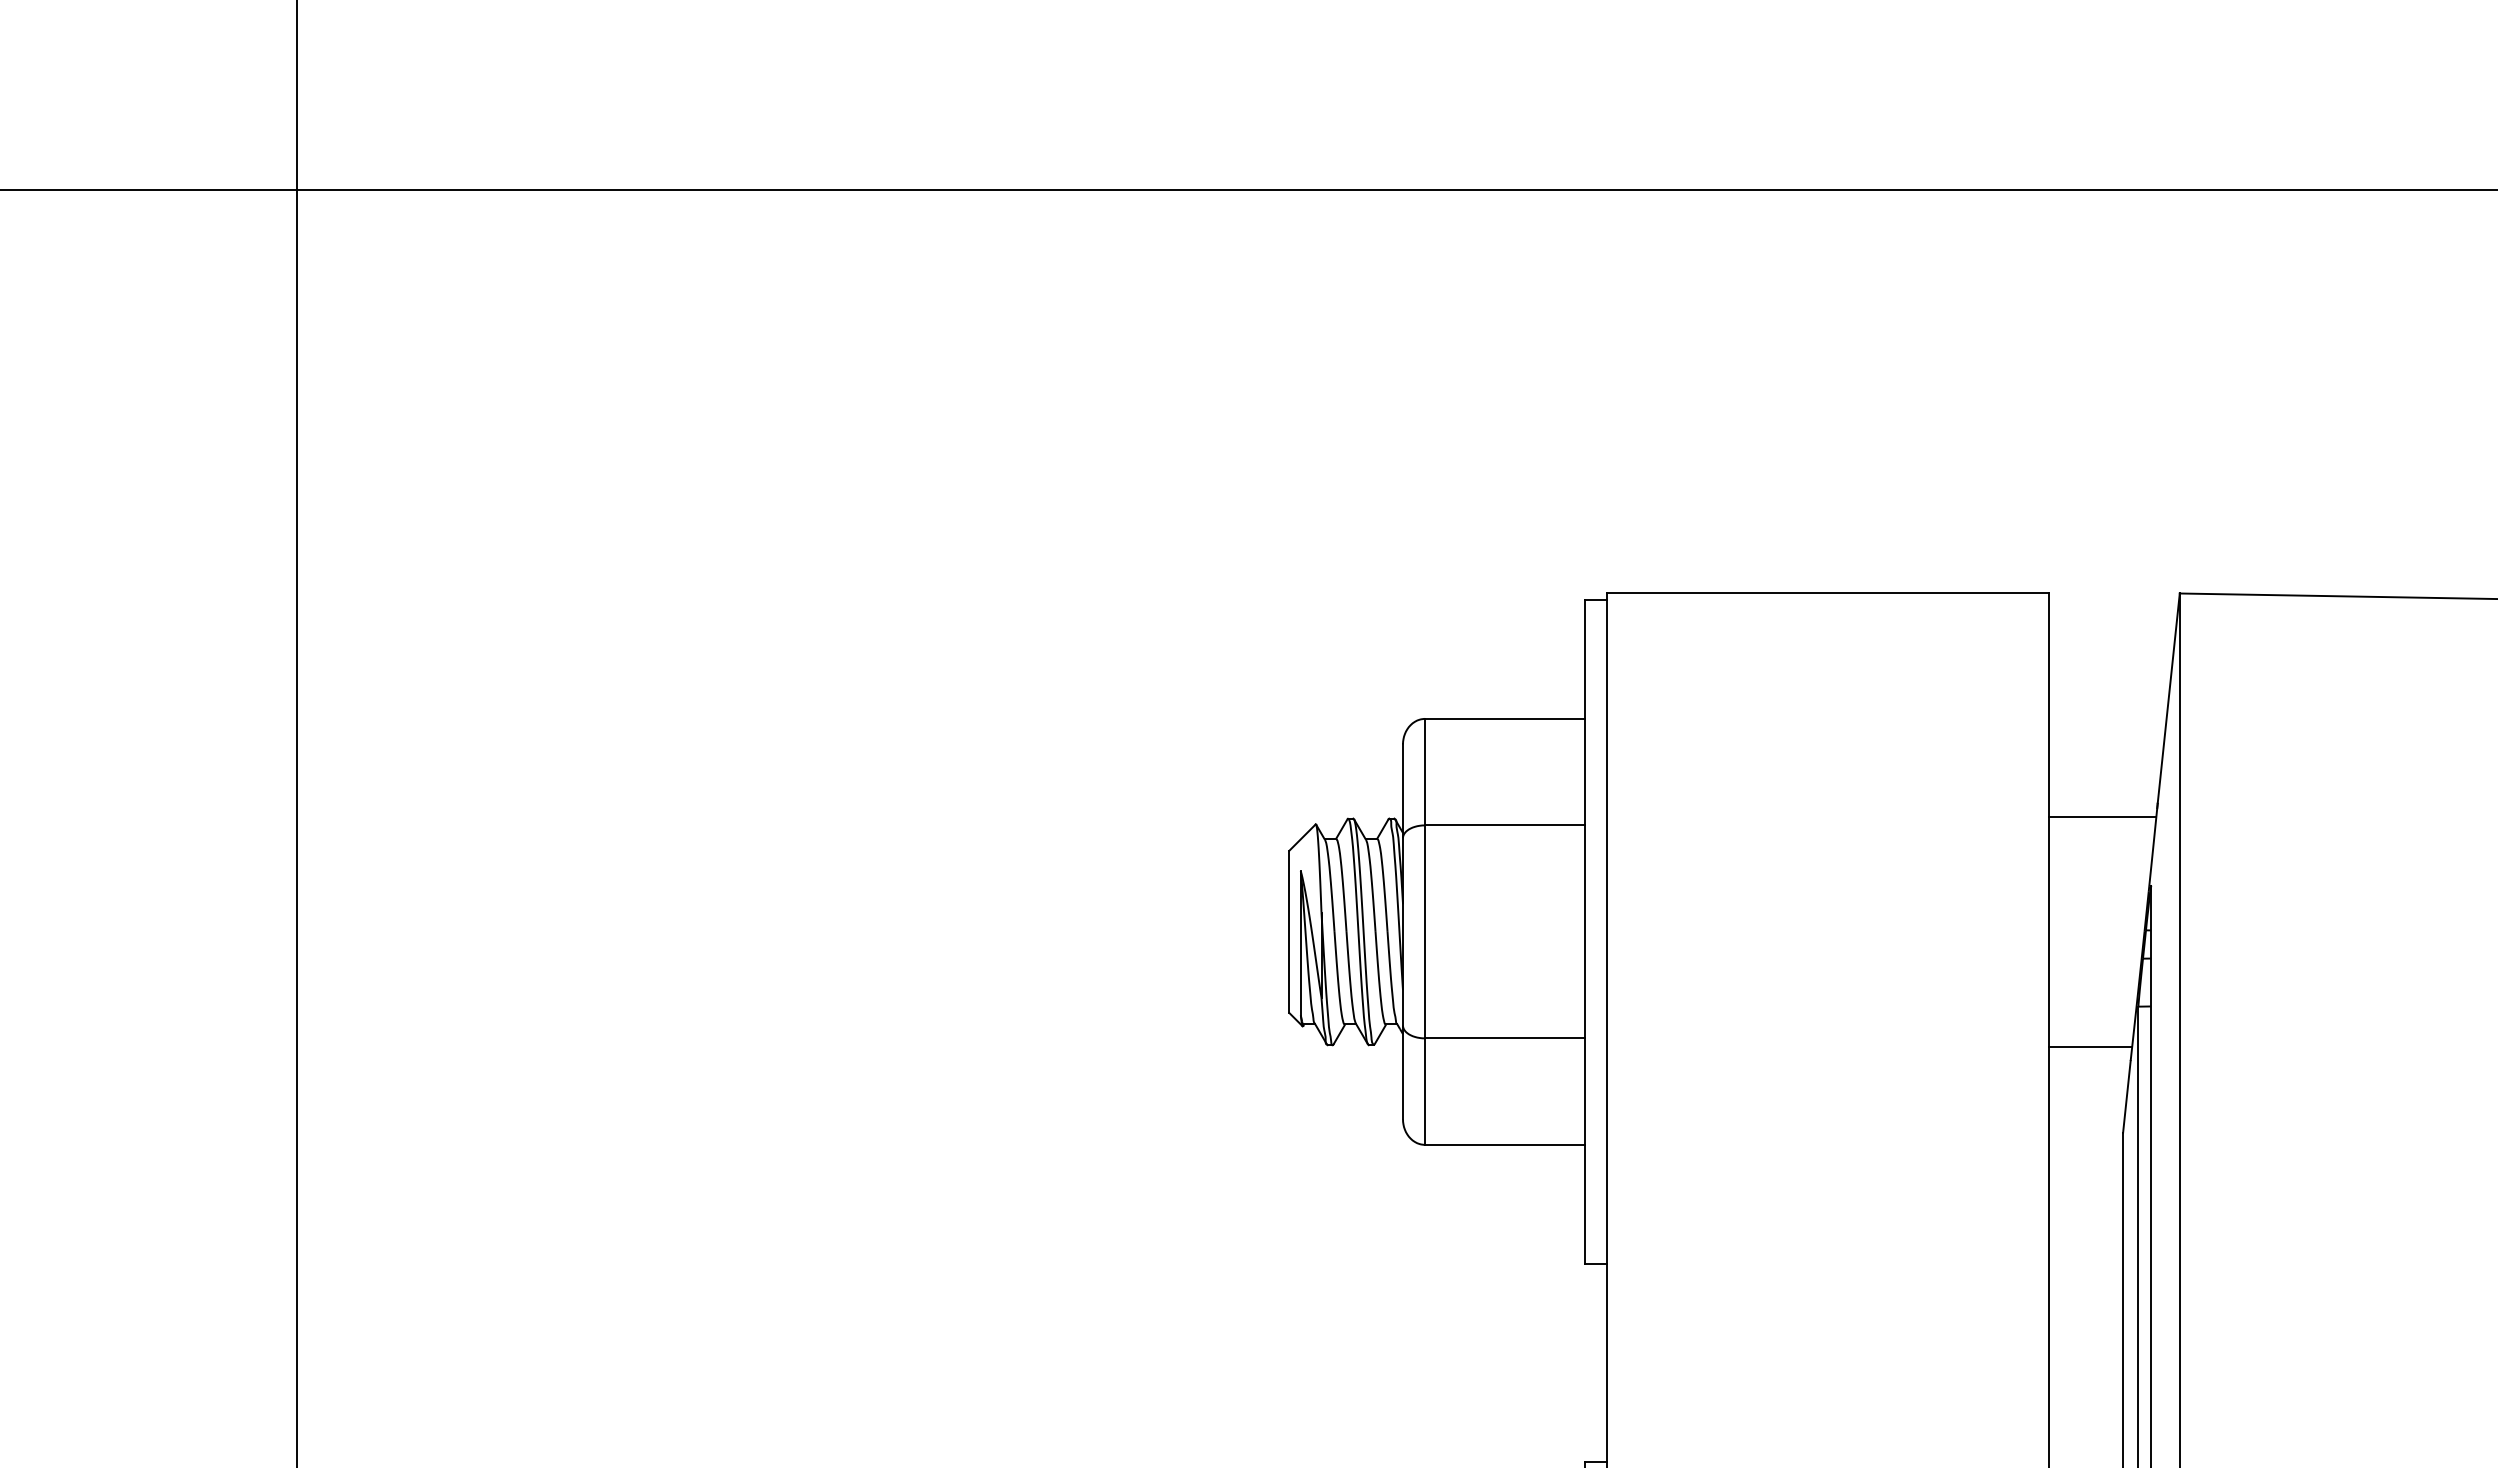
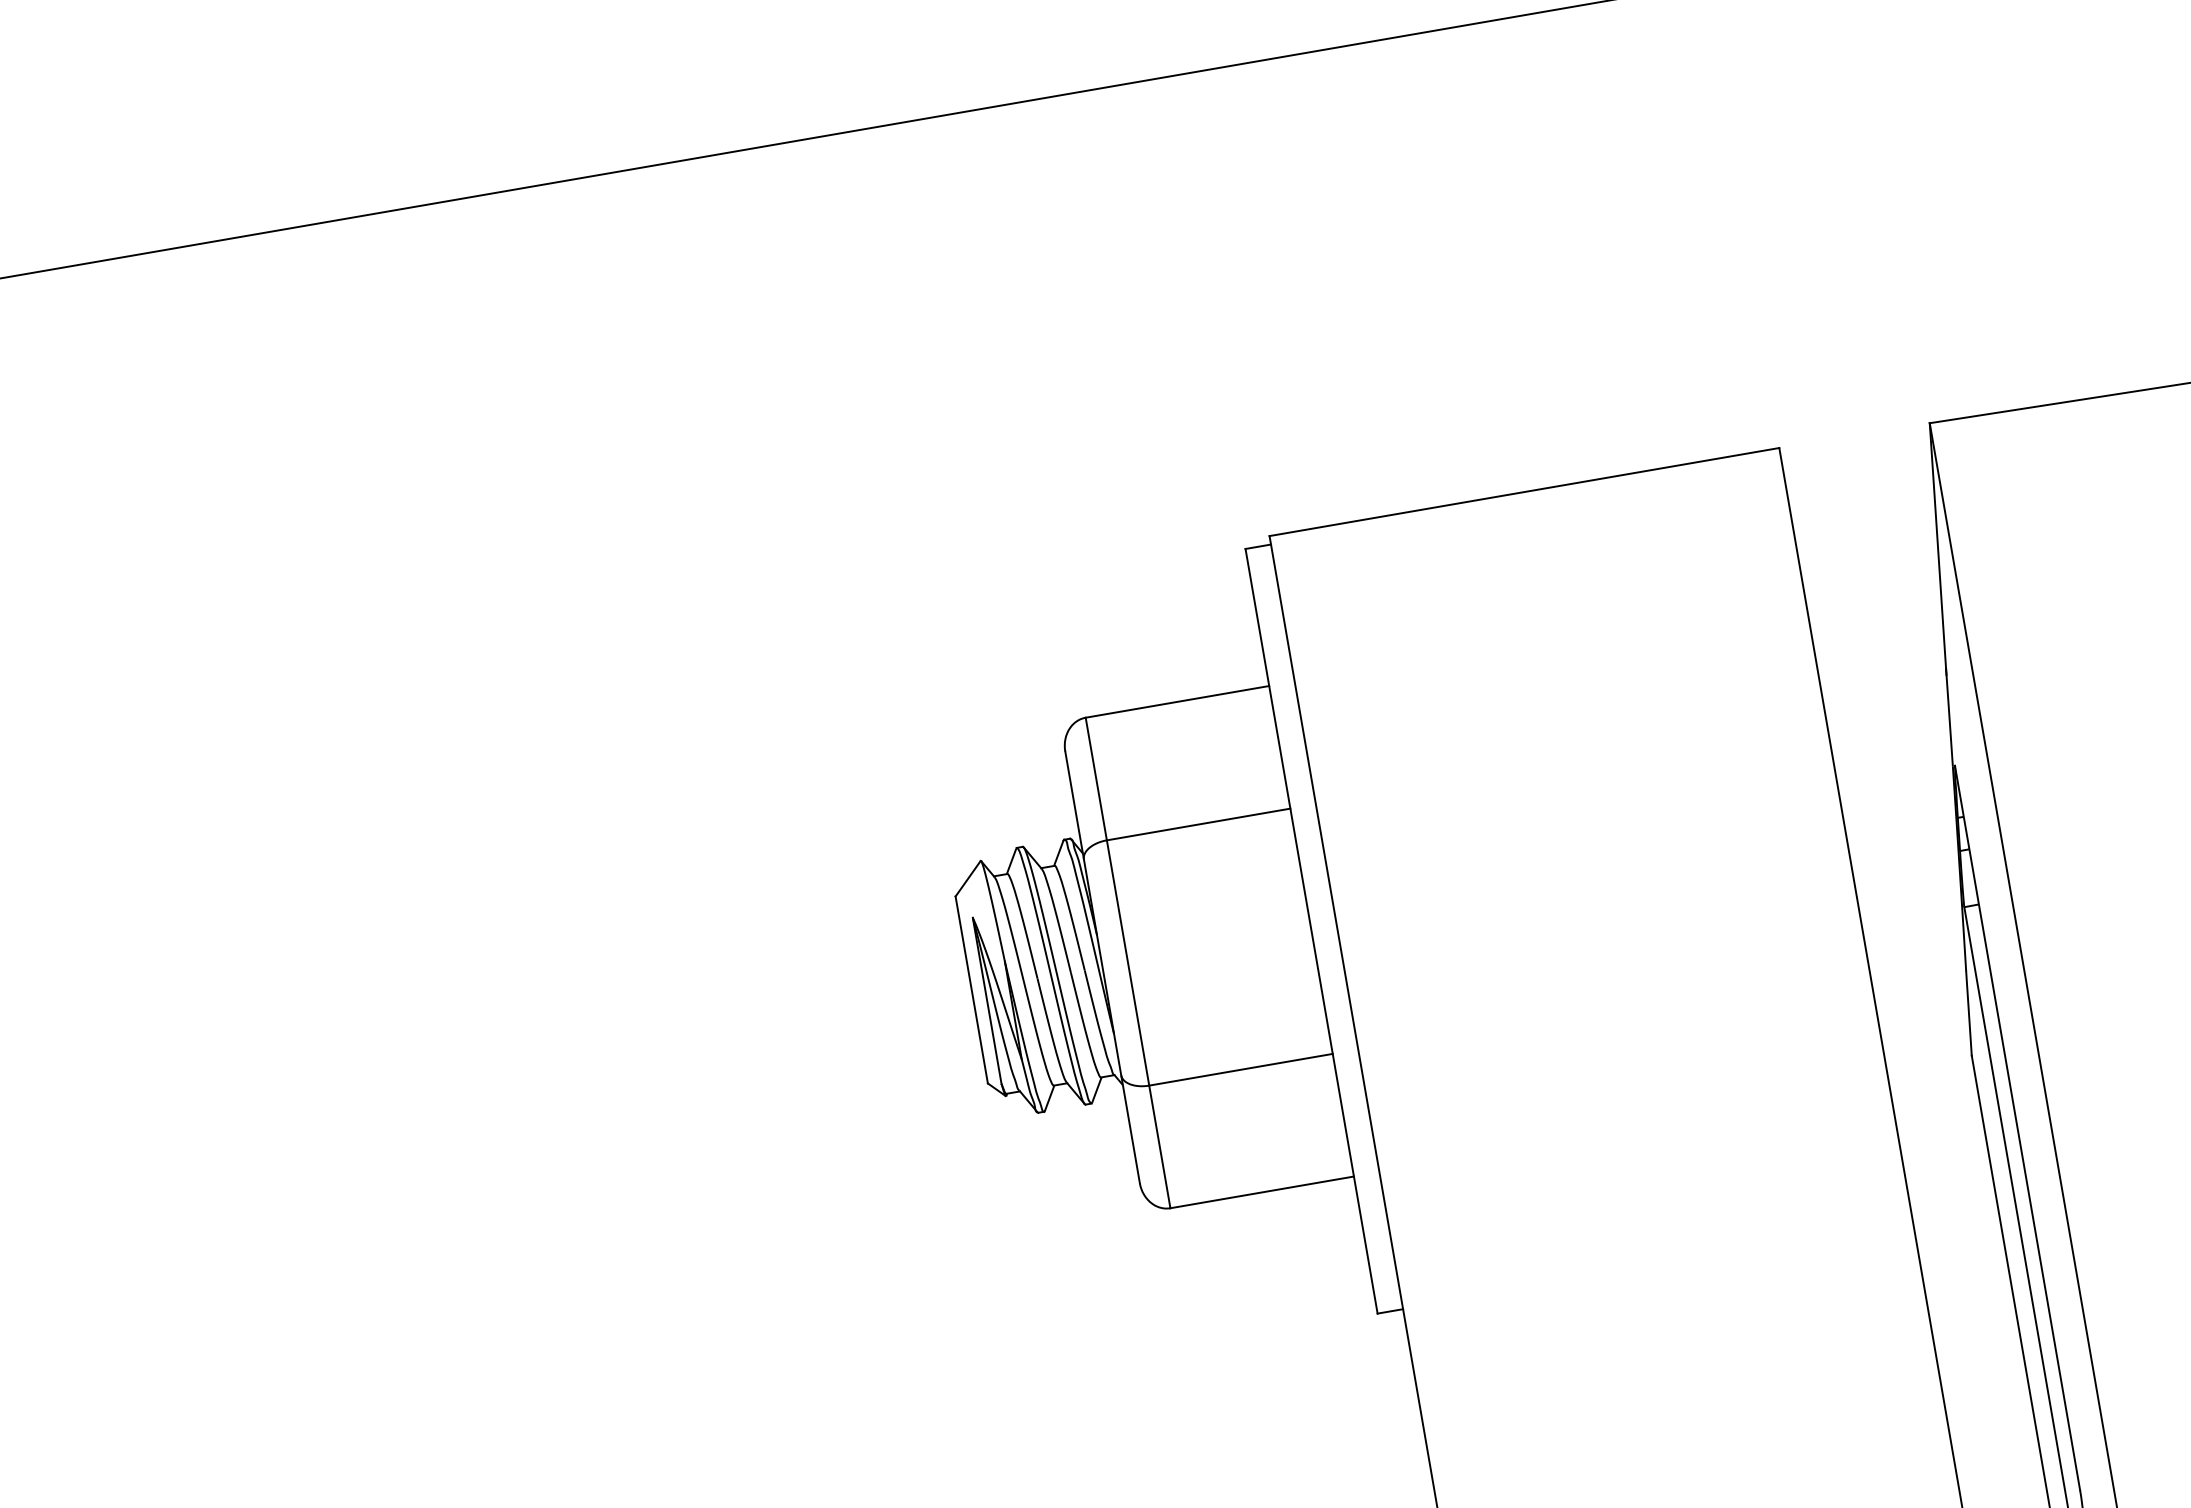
line: (2102, 816) -> (1885, 695), removed
line: (2090, 1047) -> (1917, 963), removed

